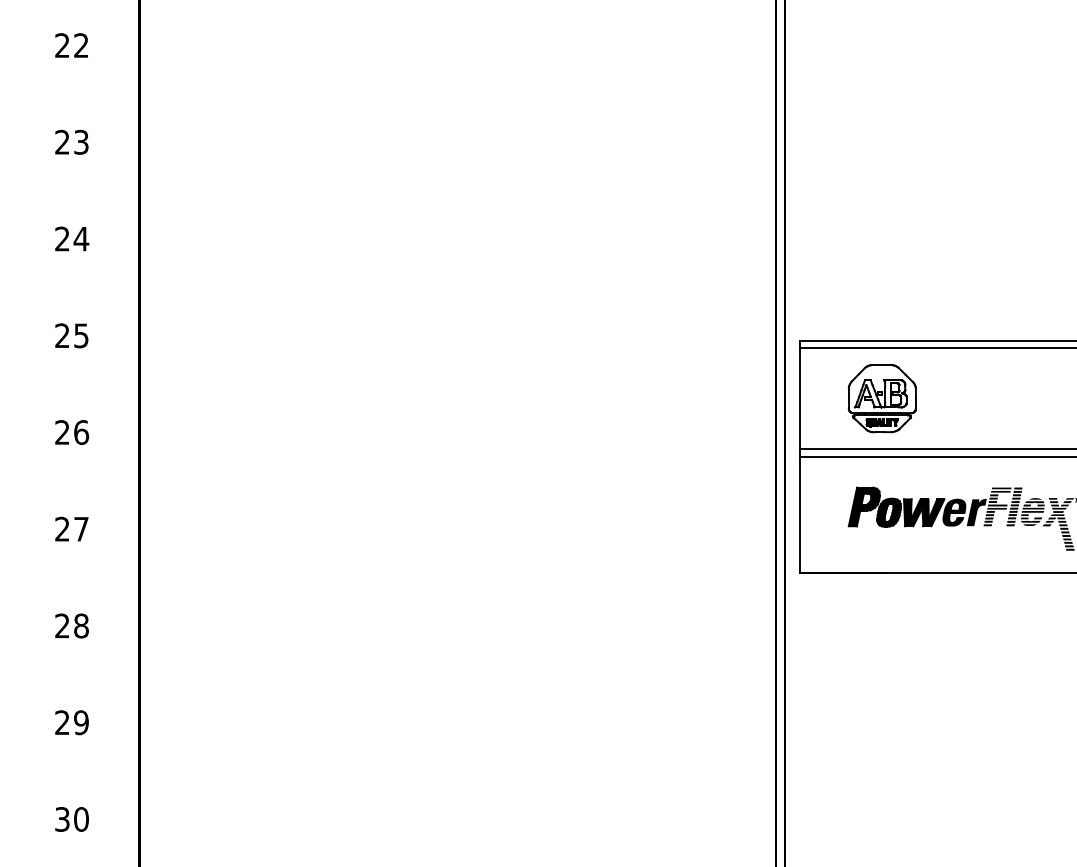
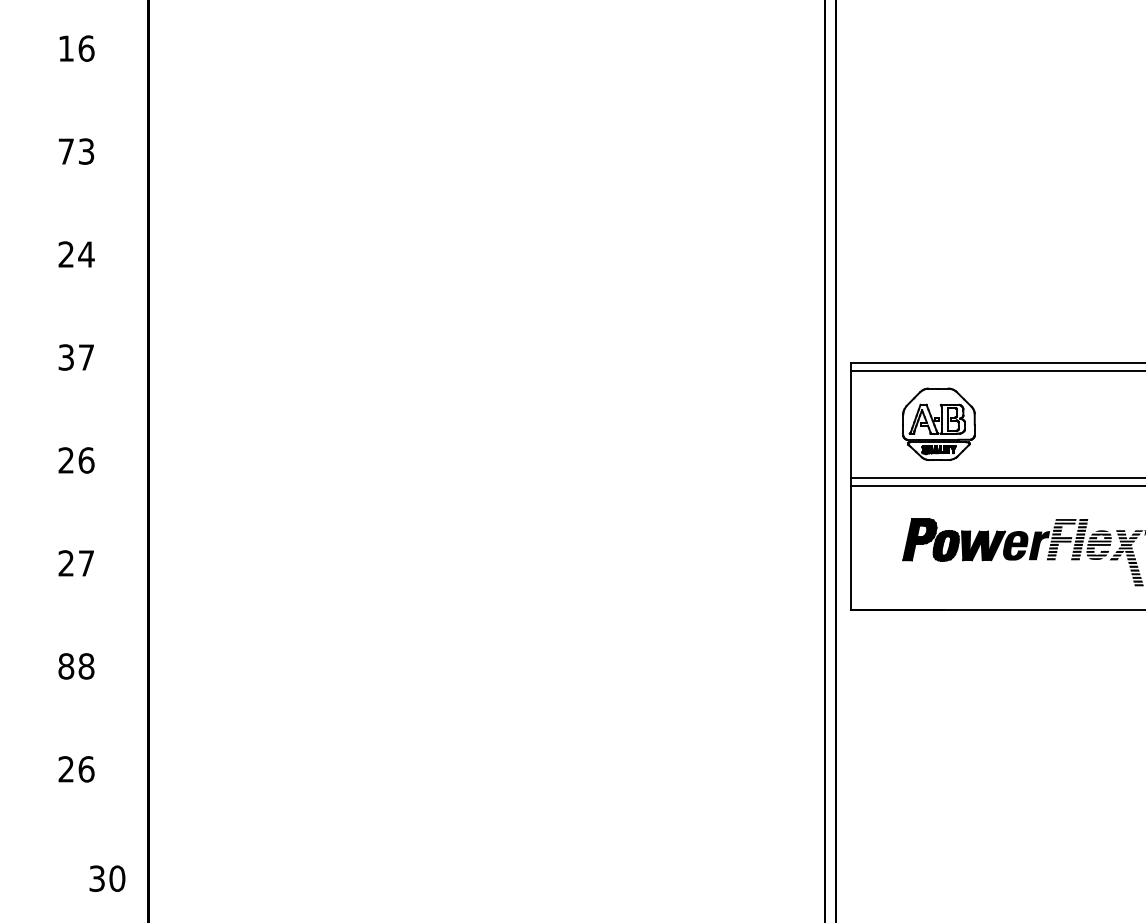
text: (72, 45) -> (76, 48), 22 -> 16
text: (62, 141) -> (66, 150), 23 -> 73
text: (71, 335) -> (75, 357), 25 -> 37
text: (62, 625) -> (66, 665), 28 -> 88
text: (81, 722) -> (86, 769), 29 -> 26
text: (71, 819) -> (106, 878), moved

